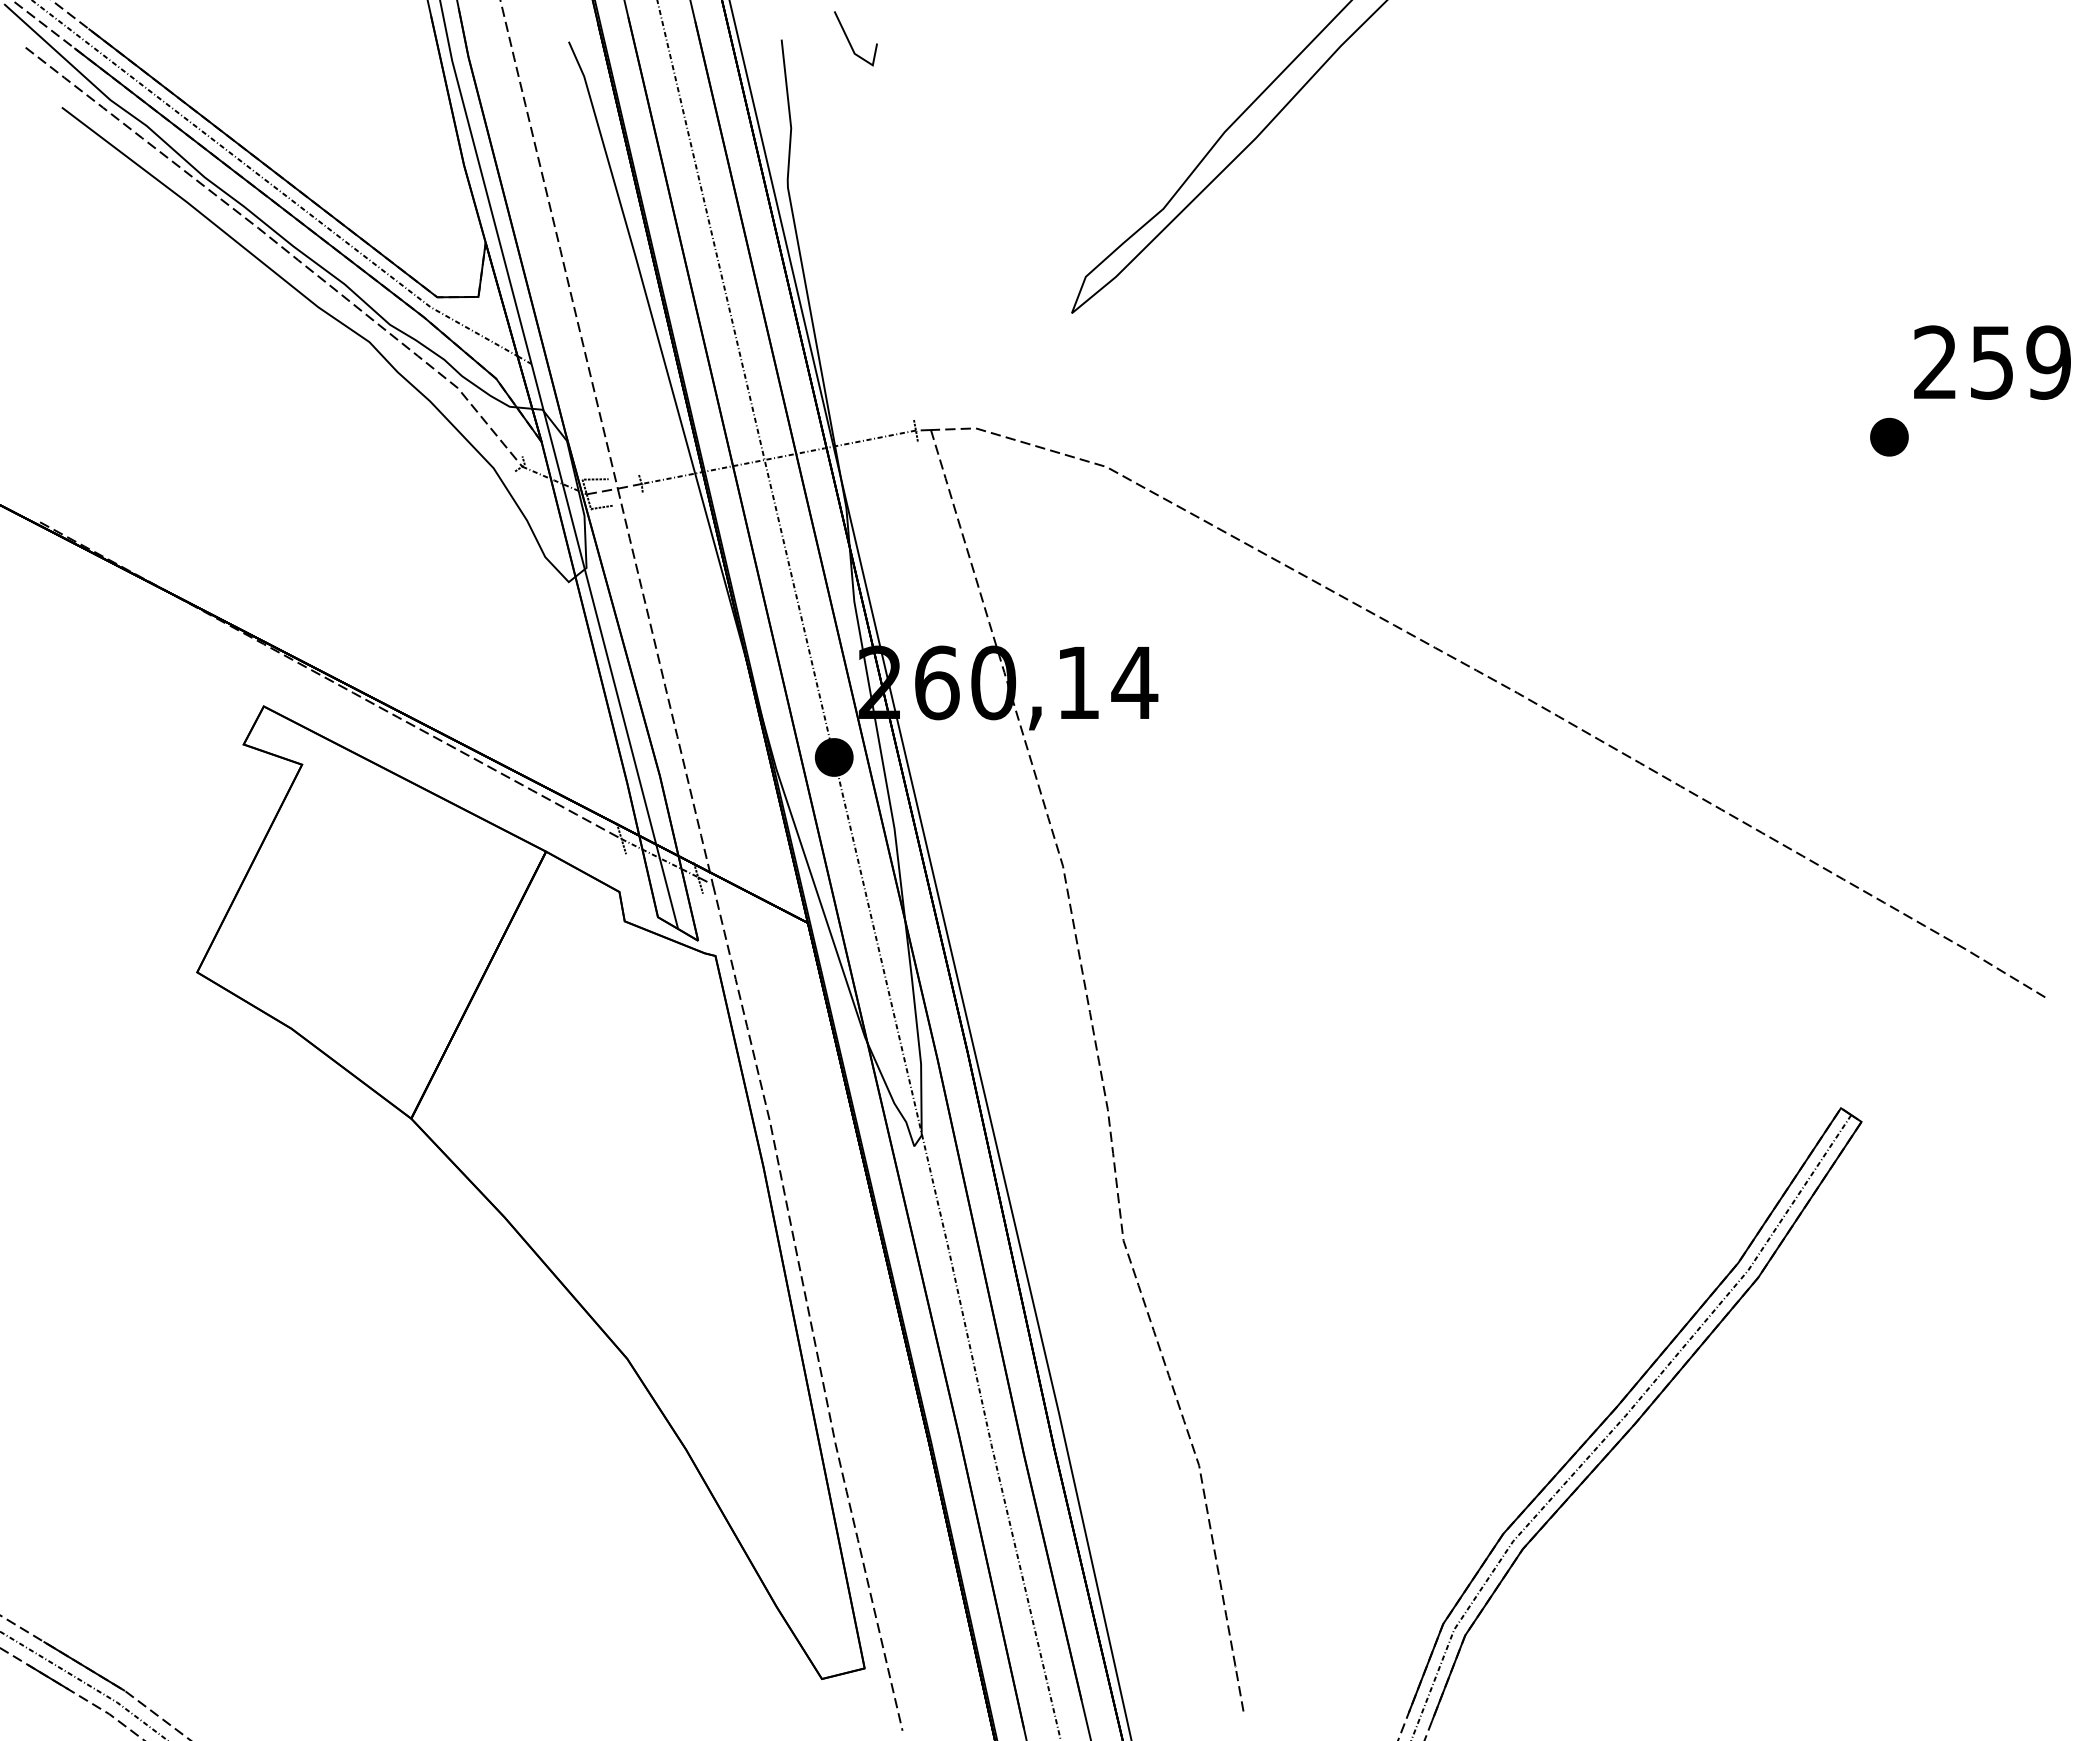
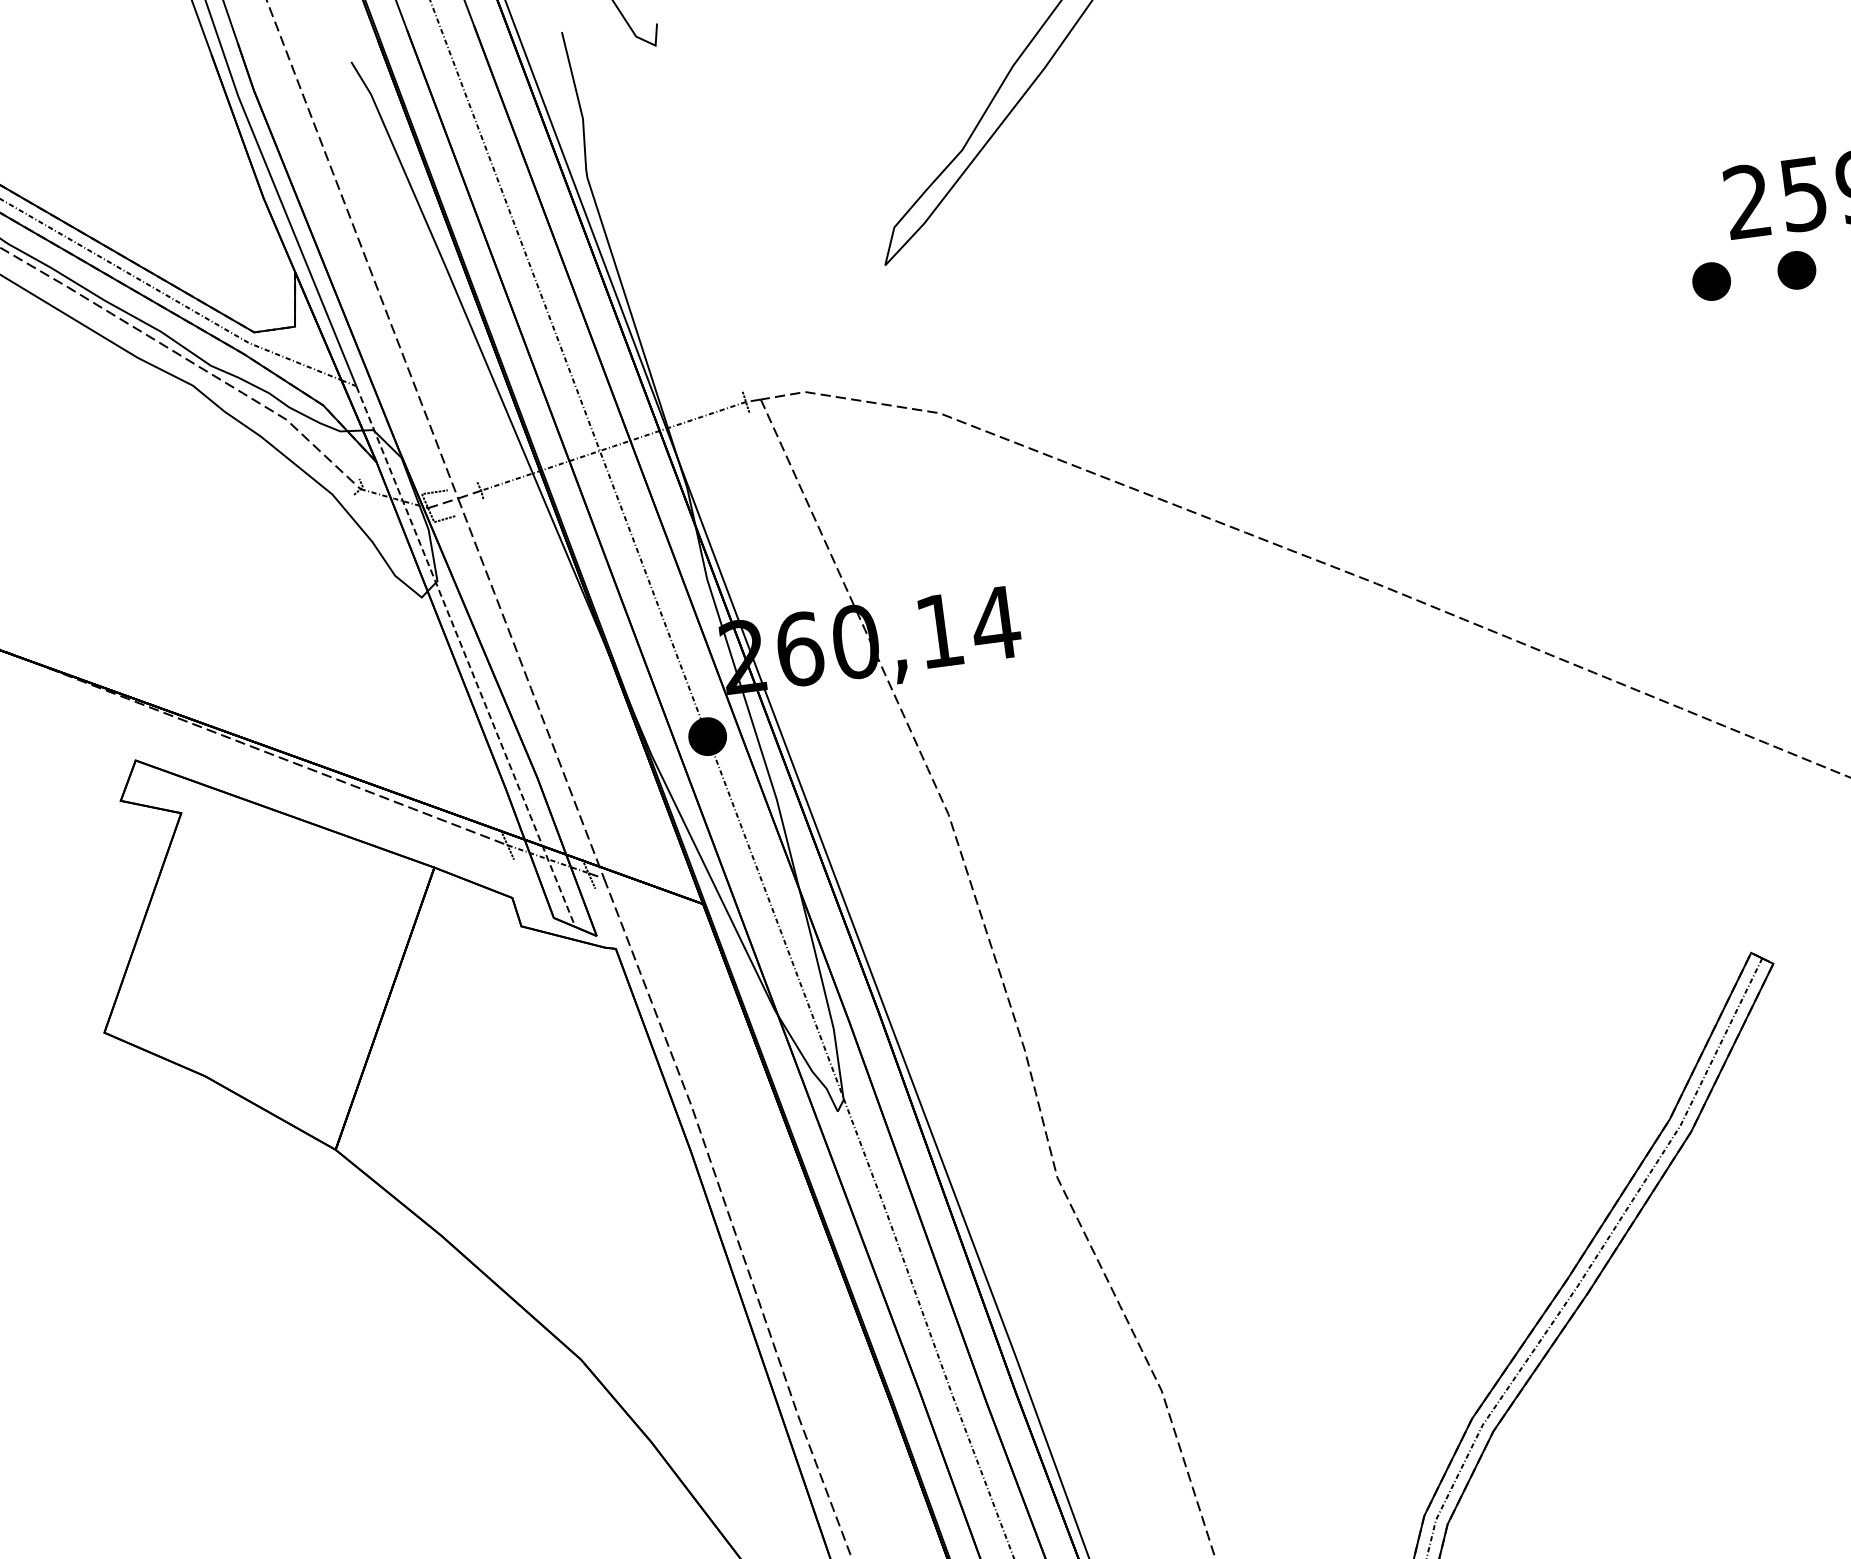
part: (1975, 436) -> (1796, 269), added
line: (604, 646) -> (465, 656), solid -> dashed

